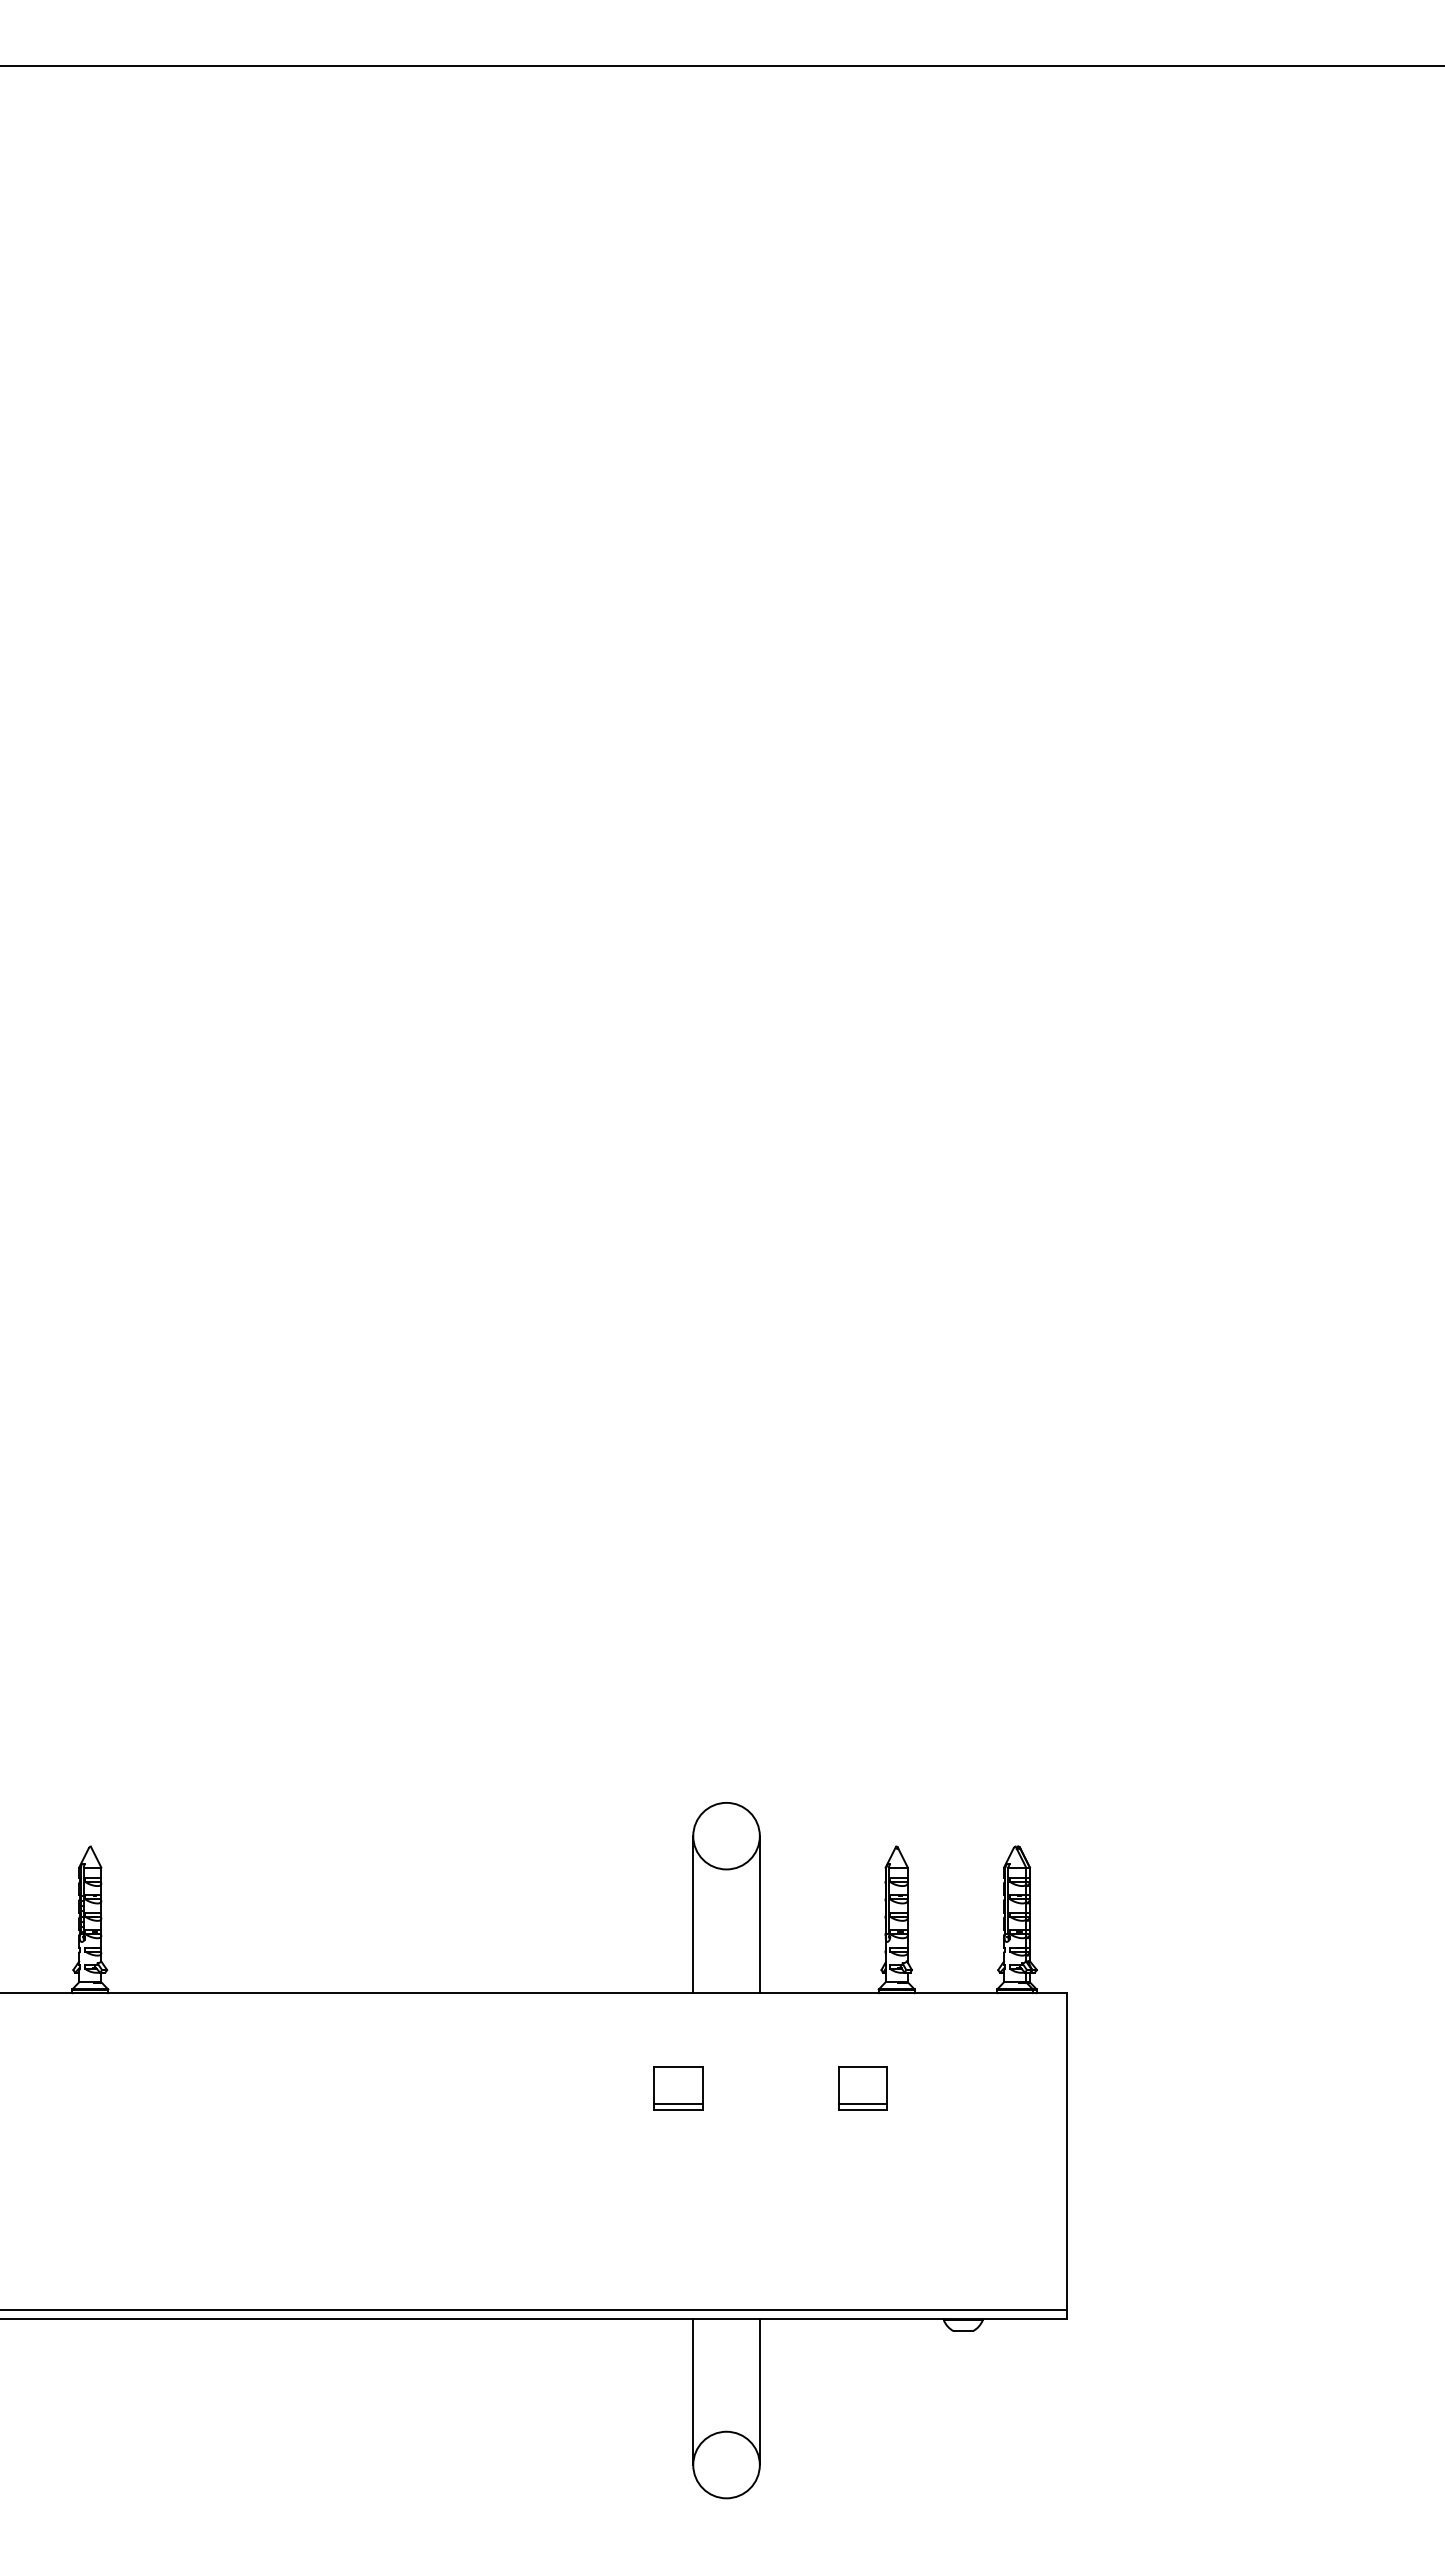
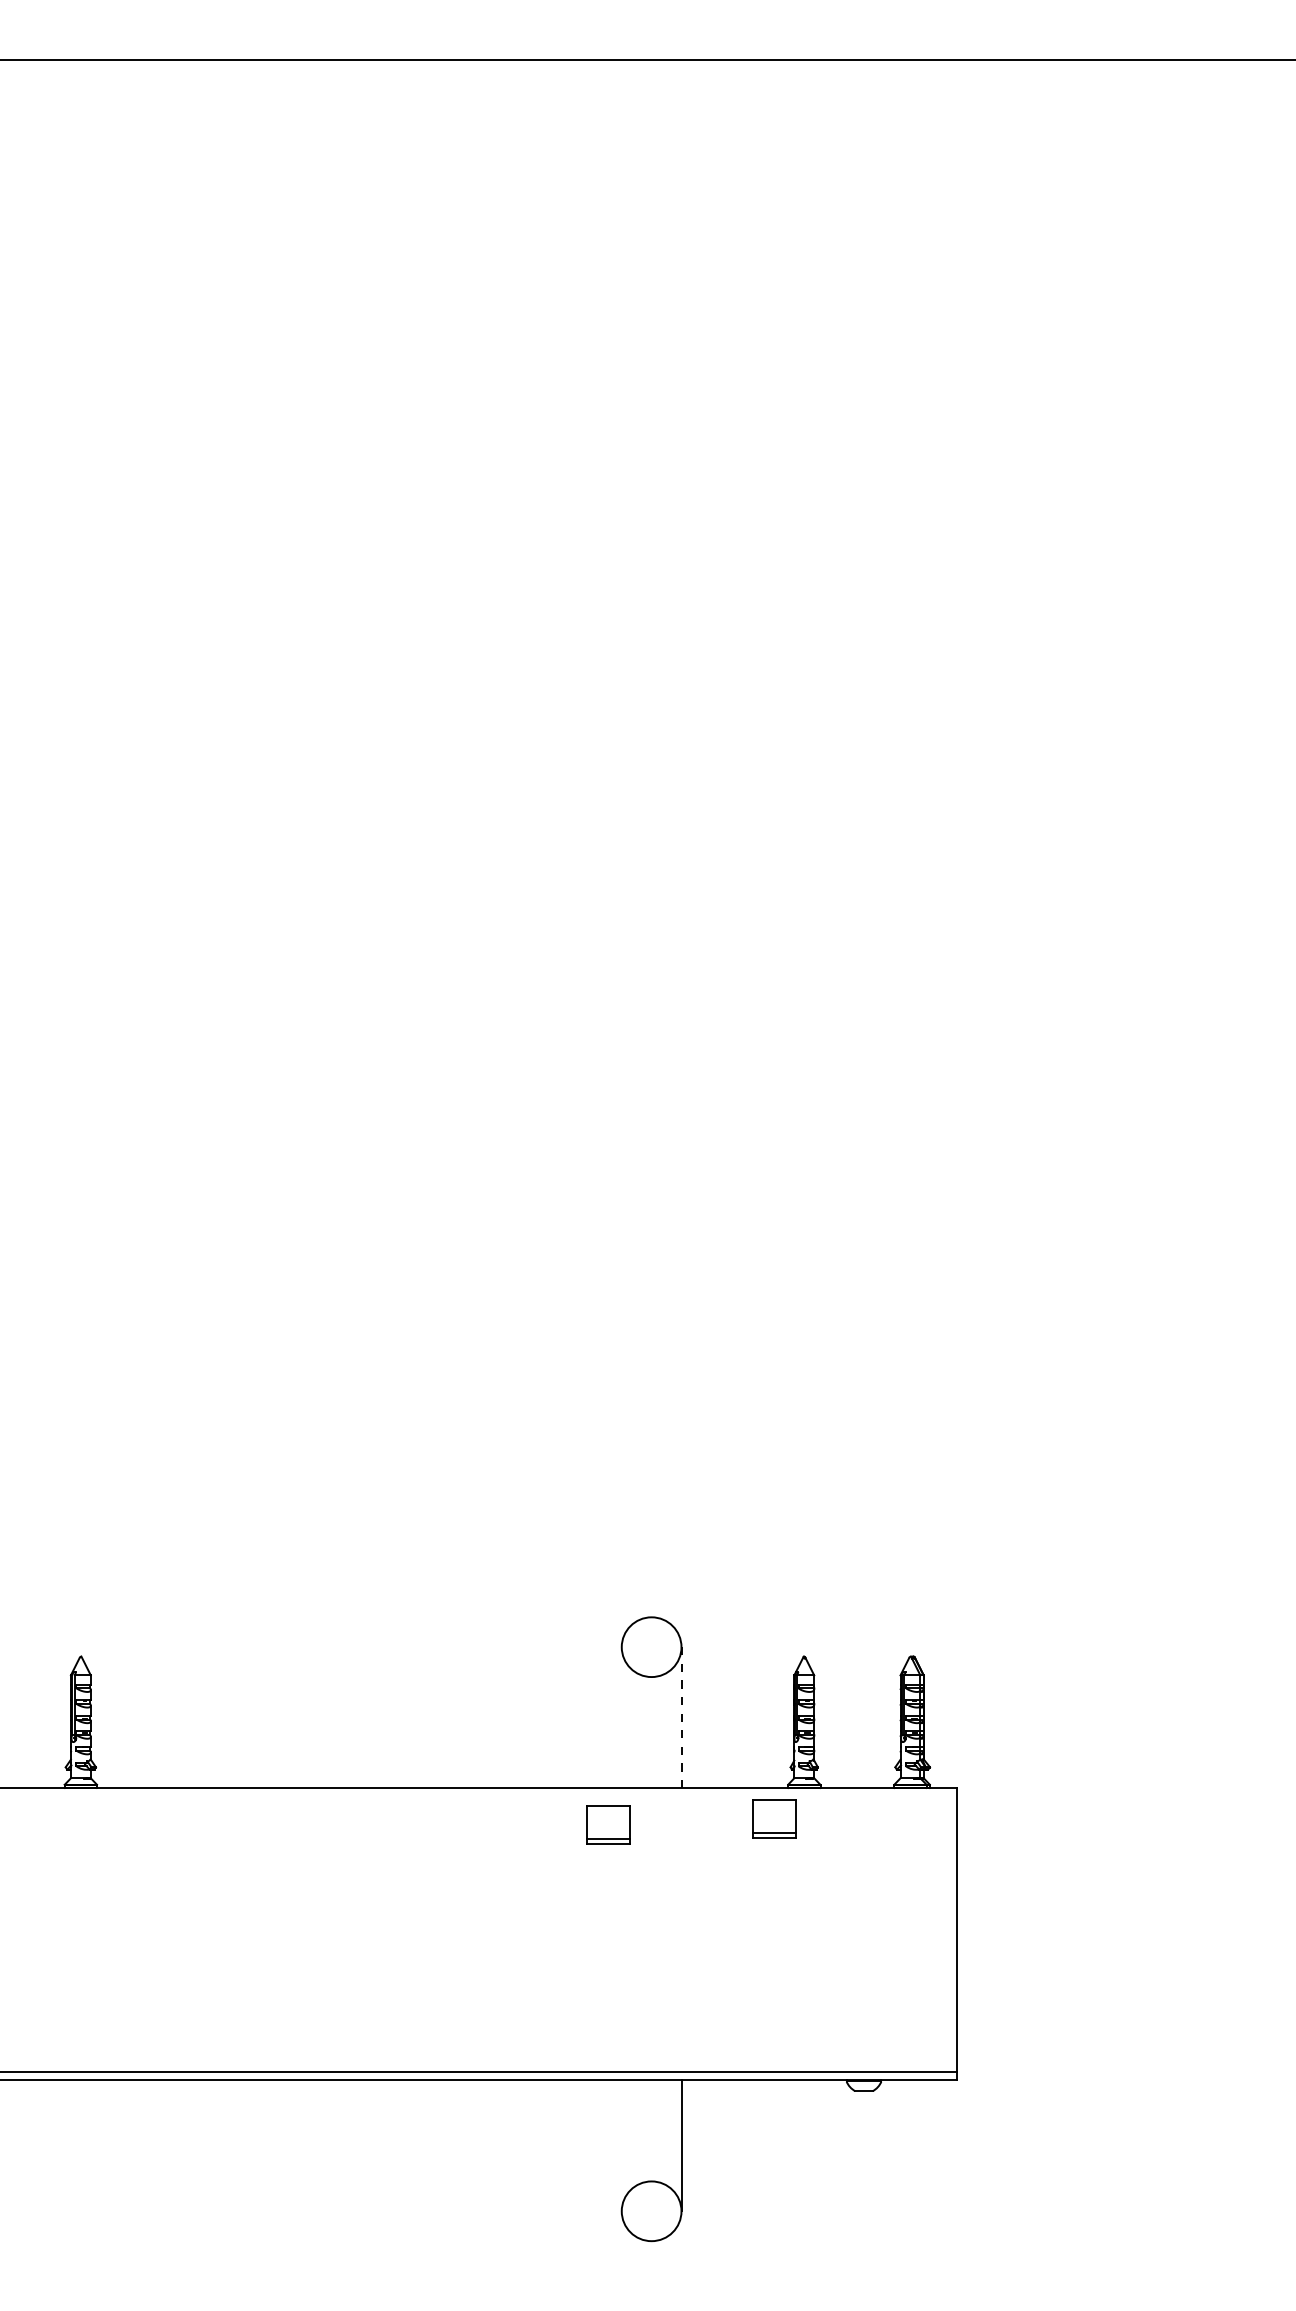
line: (693, 1914) -> (621, 1717), removed
line: (759, 1914) -> (681, 1717), solid -> dashed
part: (678, 2088) -> (608, 1825), moved
part: (862, 2088) -> (773, 1818), moved
line: (693, 2391) -> (621, 2145), removed

